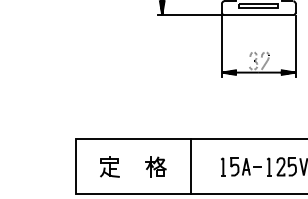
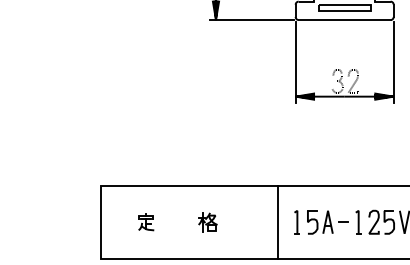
part: (109, 166) -> (145, 221), size x0.6
part: (155, 166) -> (206, 221), size x0.7
line: (191, 166) -> (278, 221), moved

